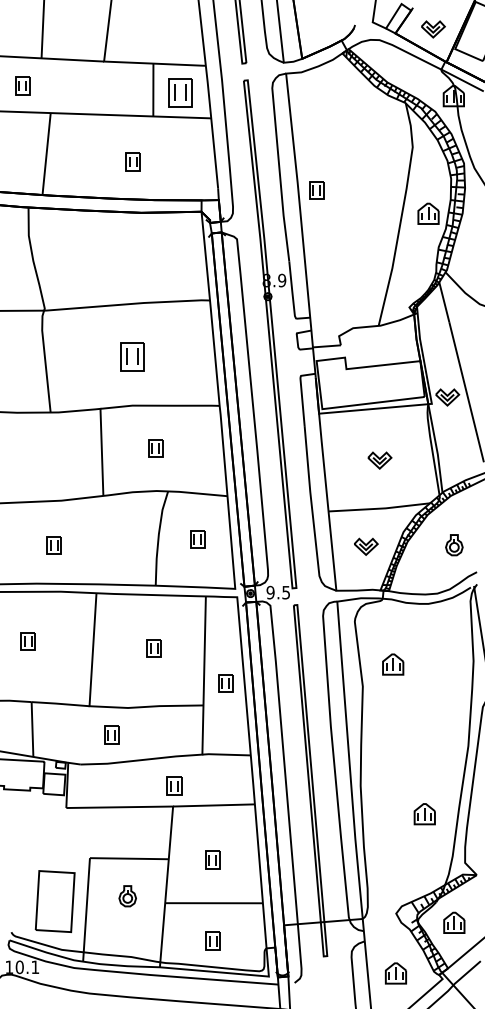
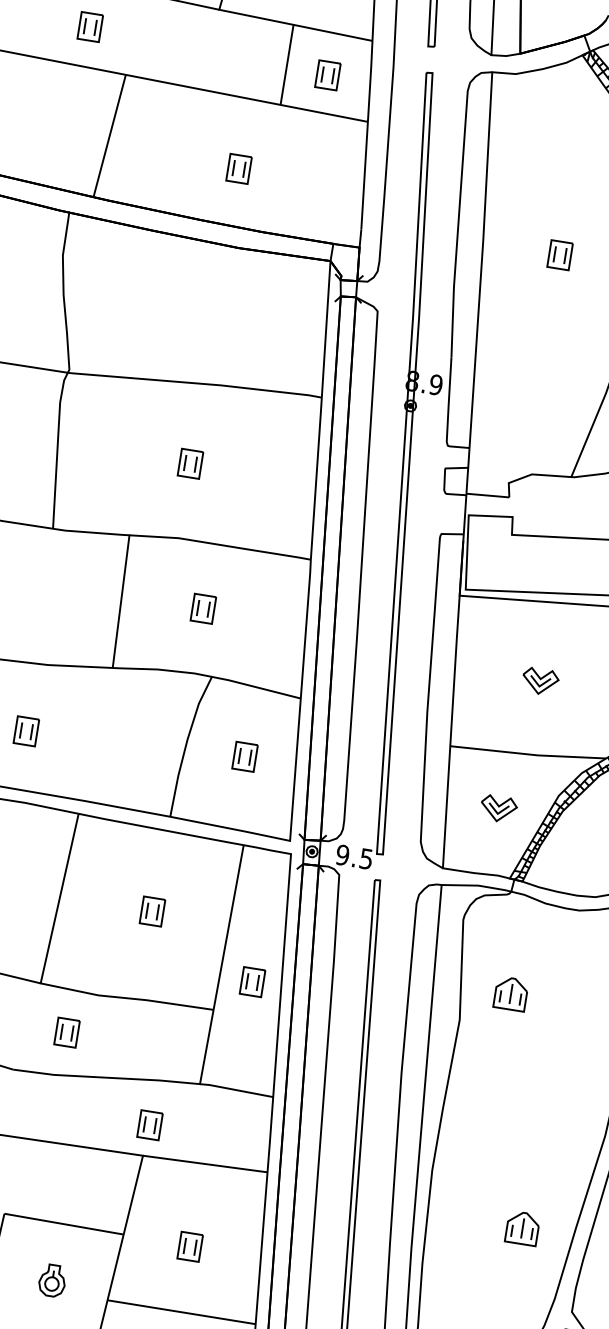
part: (180, 92) -> (327, 75), size x0.62
part: (316, 190) -> (559, 255), moved
part: (131, 356) -> (189, 463), size x0.62

